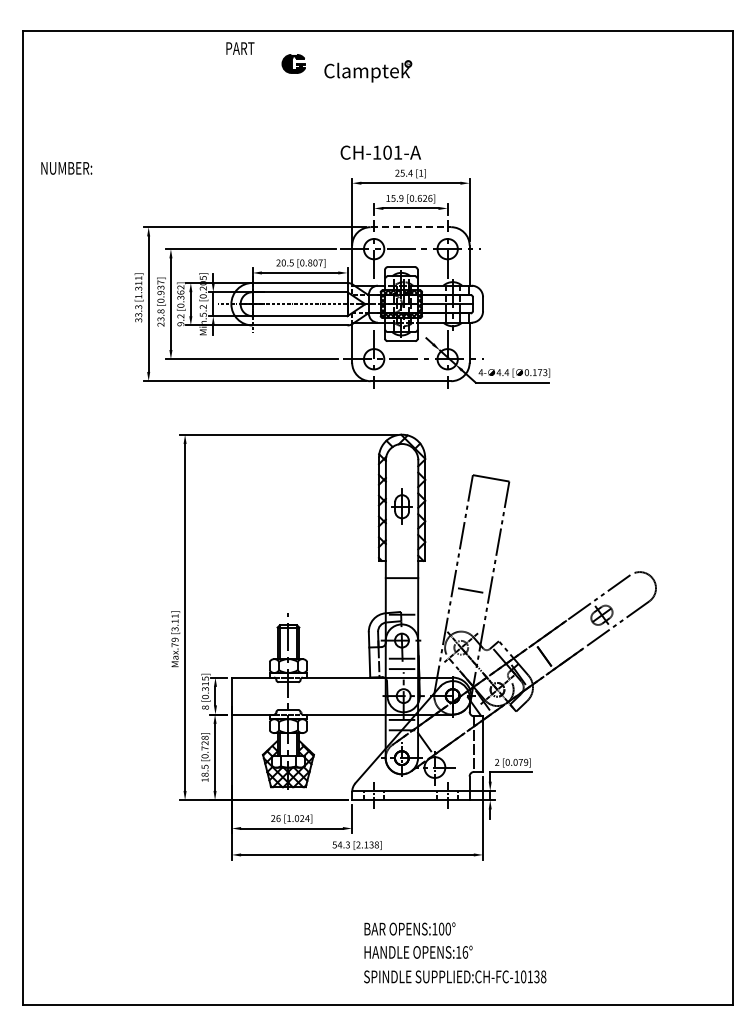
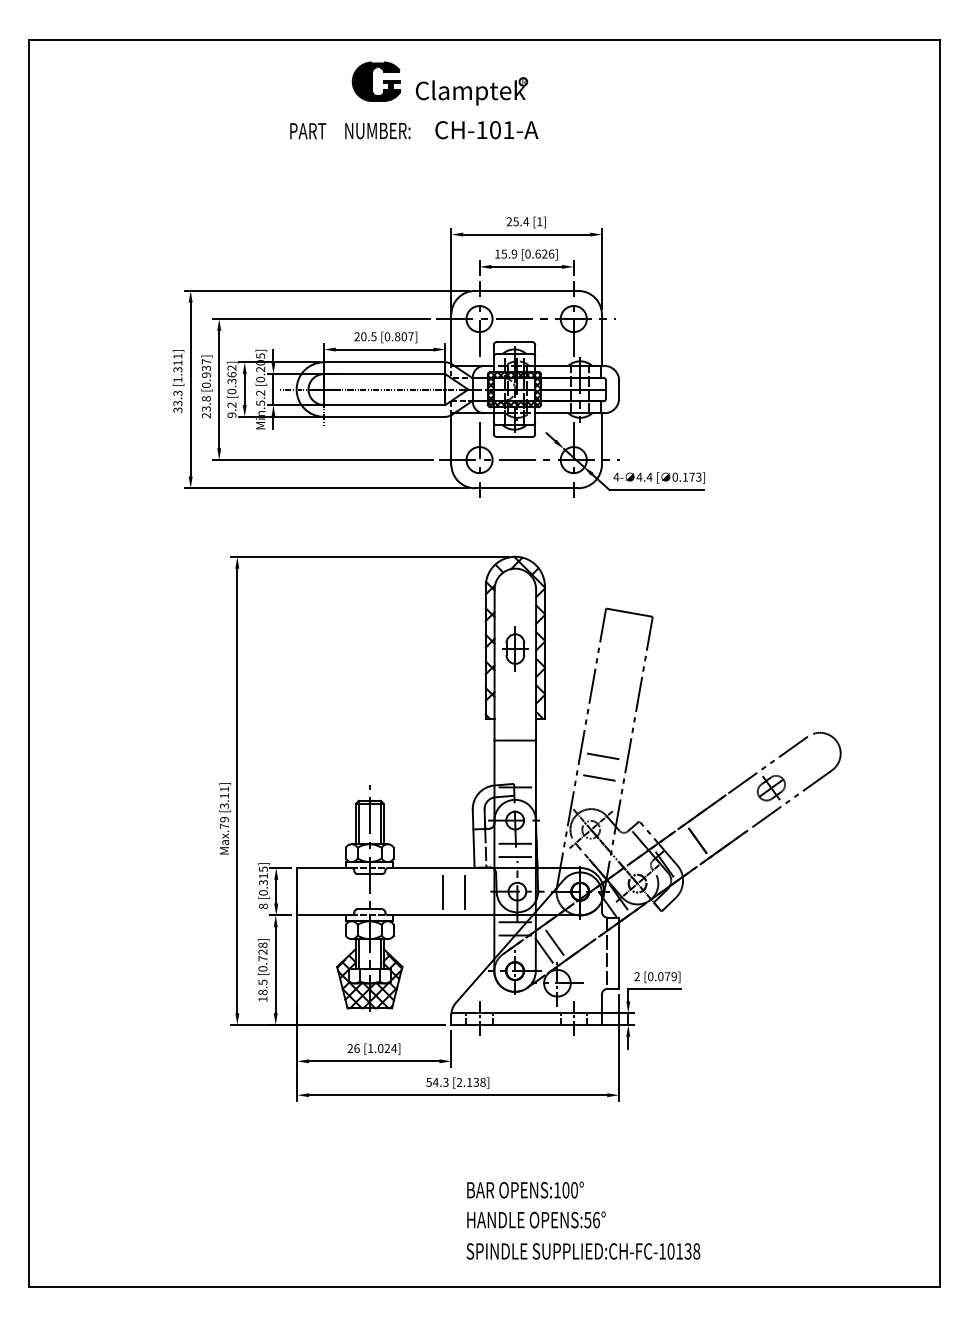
text: (240, 48) -> (308, 131), moved
part: (293, 63) -> (376, 81), size x1.67
text: (380, 152) -> (486, 129), moved
text: (66, 168) -> (377, 131), moved
line: (411, 227) -> (527, 291), dashed -> solid
line: (467, 607) -> (599, 778), added
line: (345, 696) -> (442, 892), added
line: (362, 696) -> (464, 892), added
line: (432, 736) -> (554, 943), added
text: (458, 952) -> (587, 1220), OPENS:16° -> OPENS:56°

